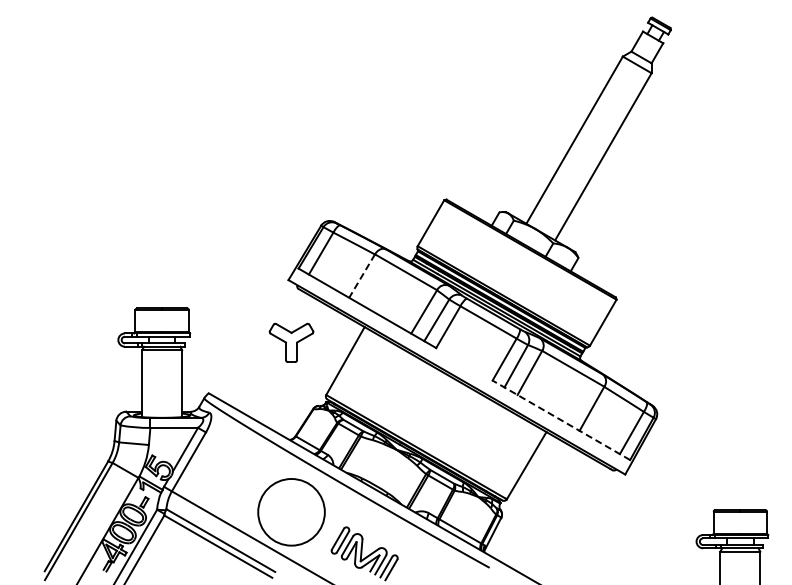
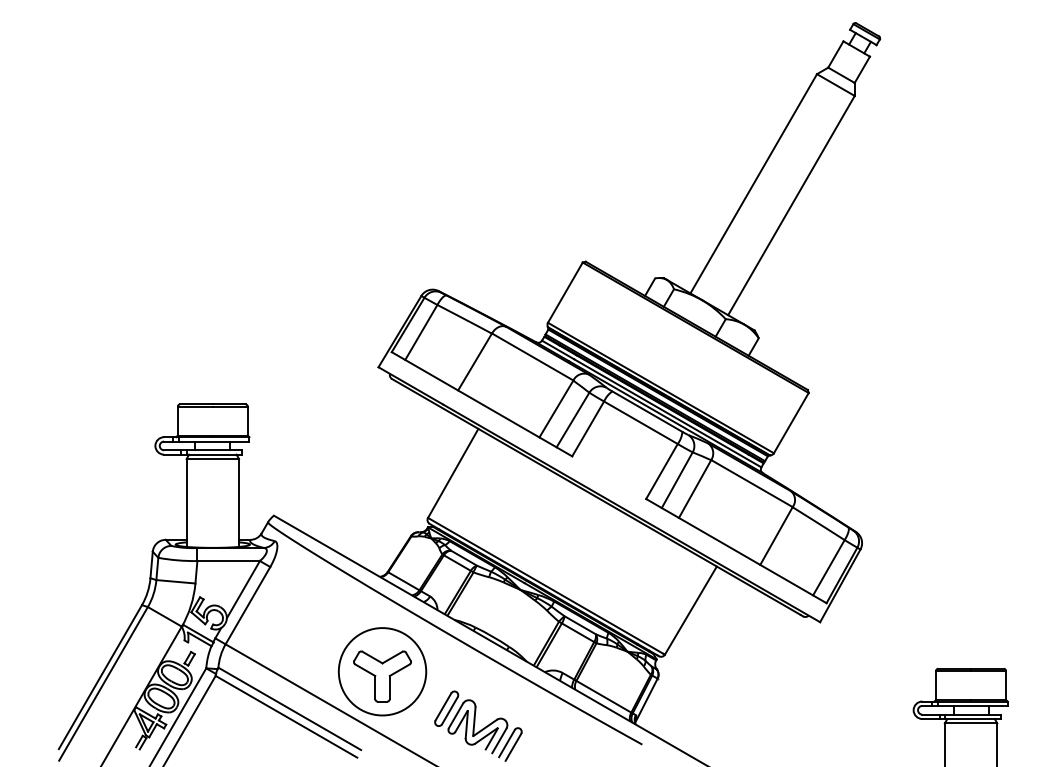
line: (361, 276) -> (474, 362), dashed -> solid
part: (291, 342) -> (382, 675), moved
line: (560, 420) -> (735, 551), dashed -> solid

